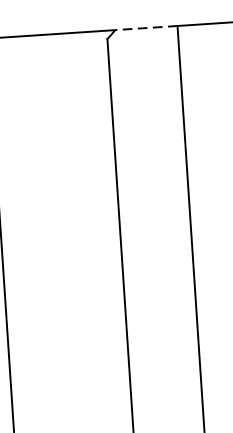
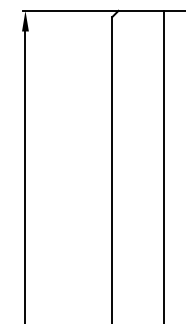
line: (146, 27) -> (141, 10), dashed -> solid

